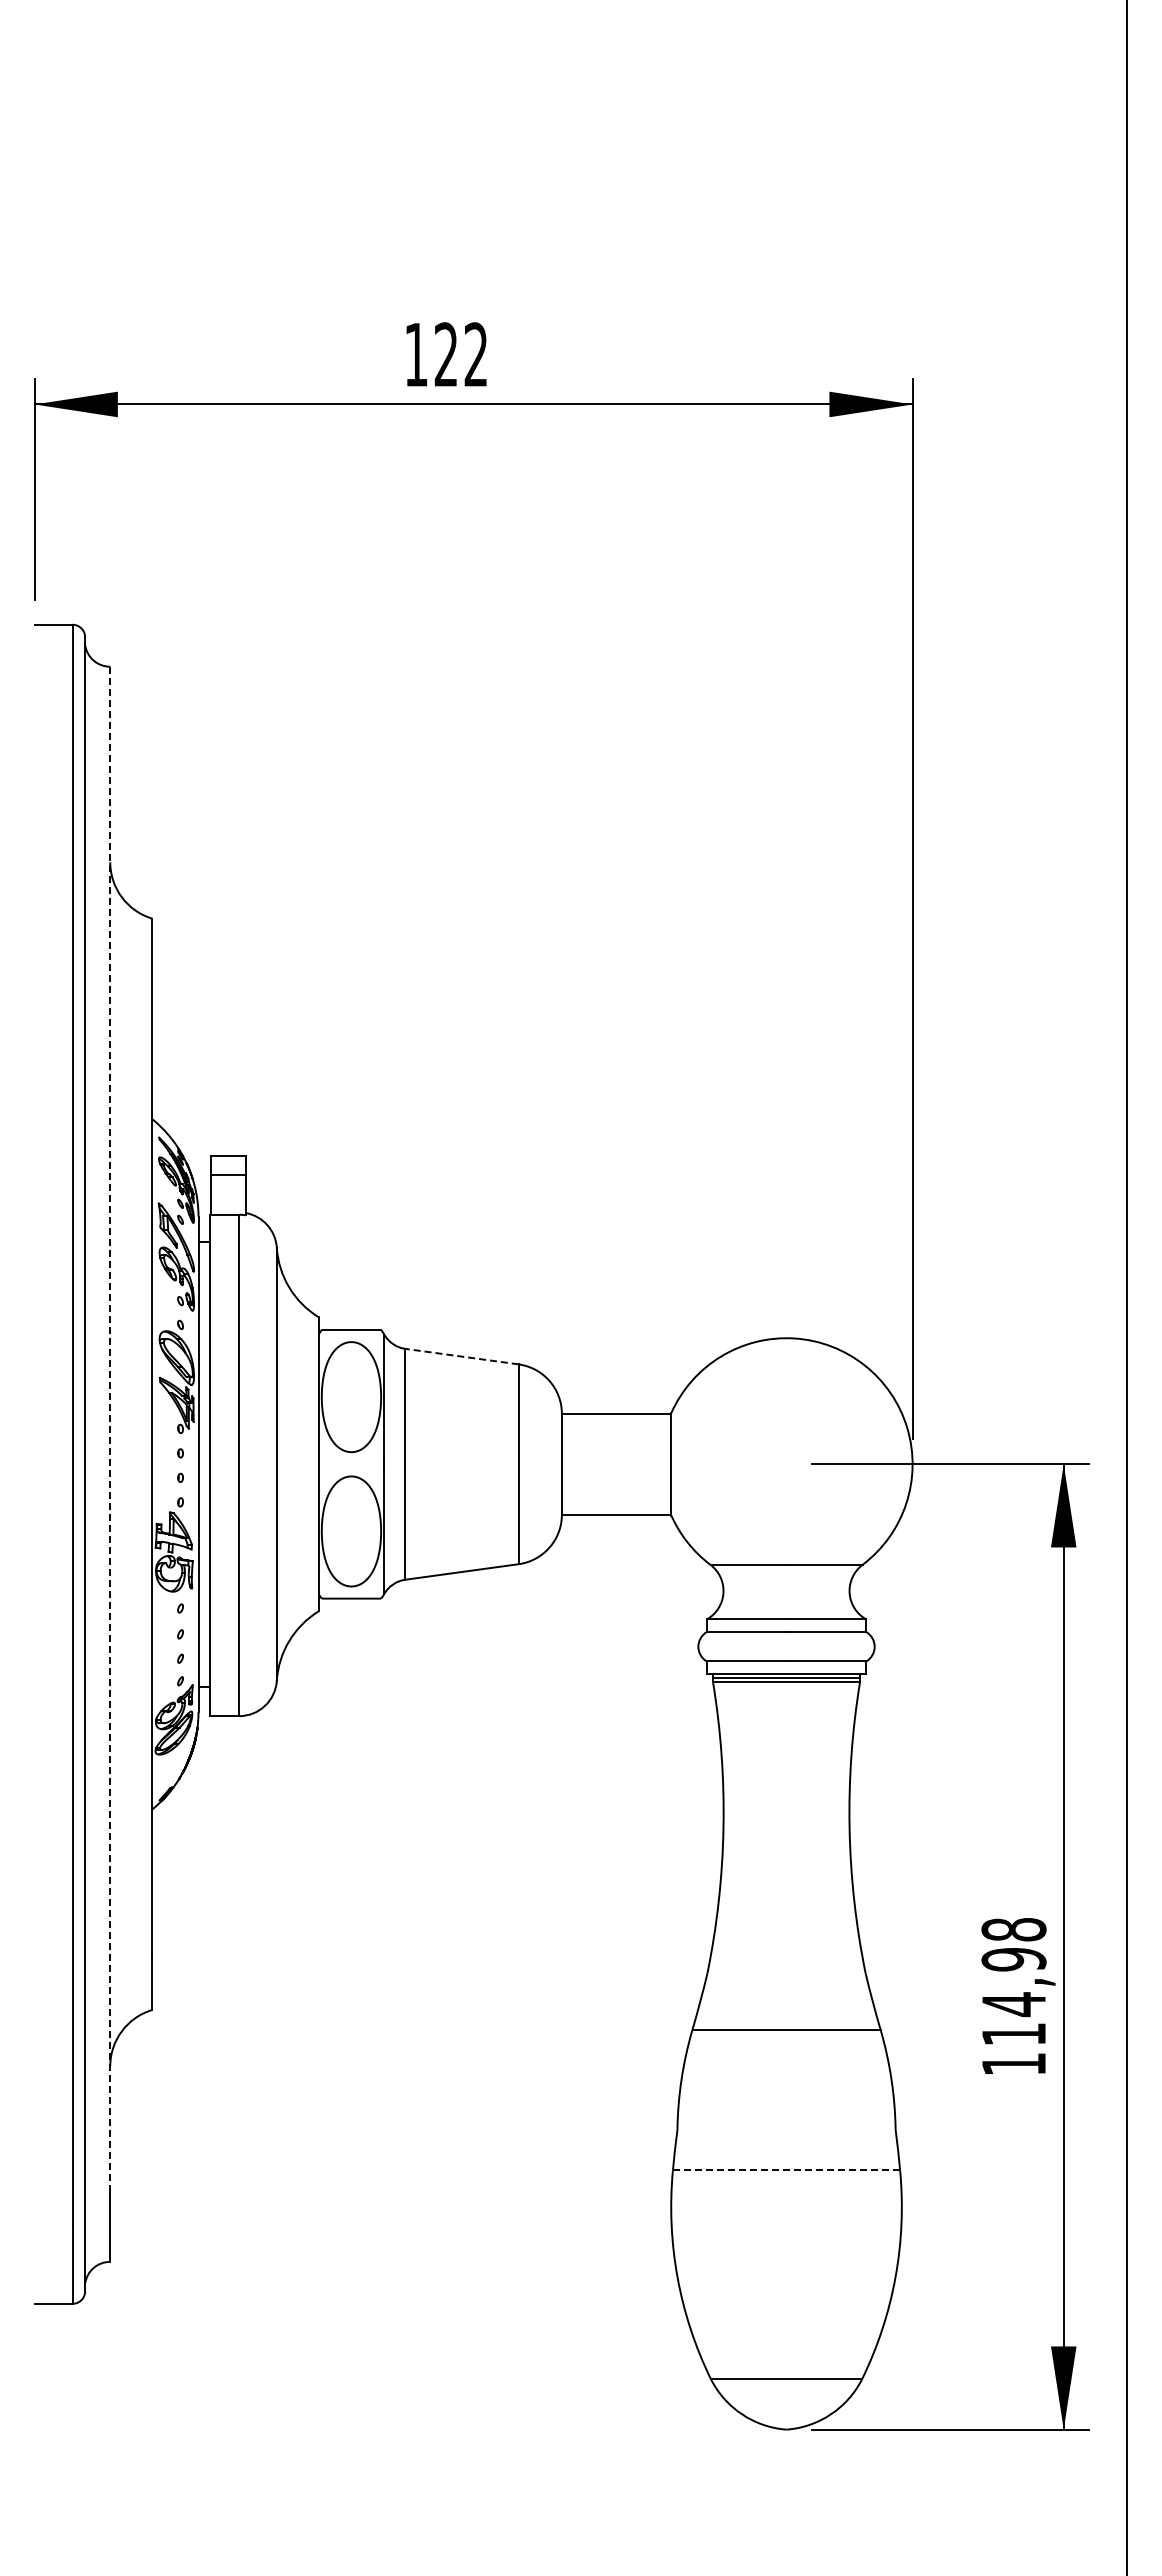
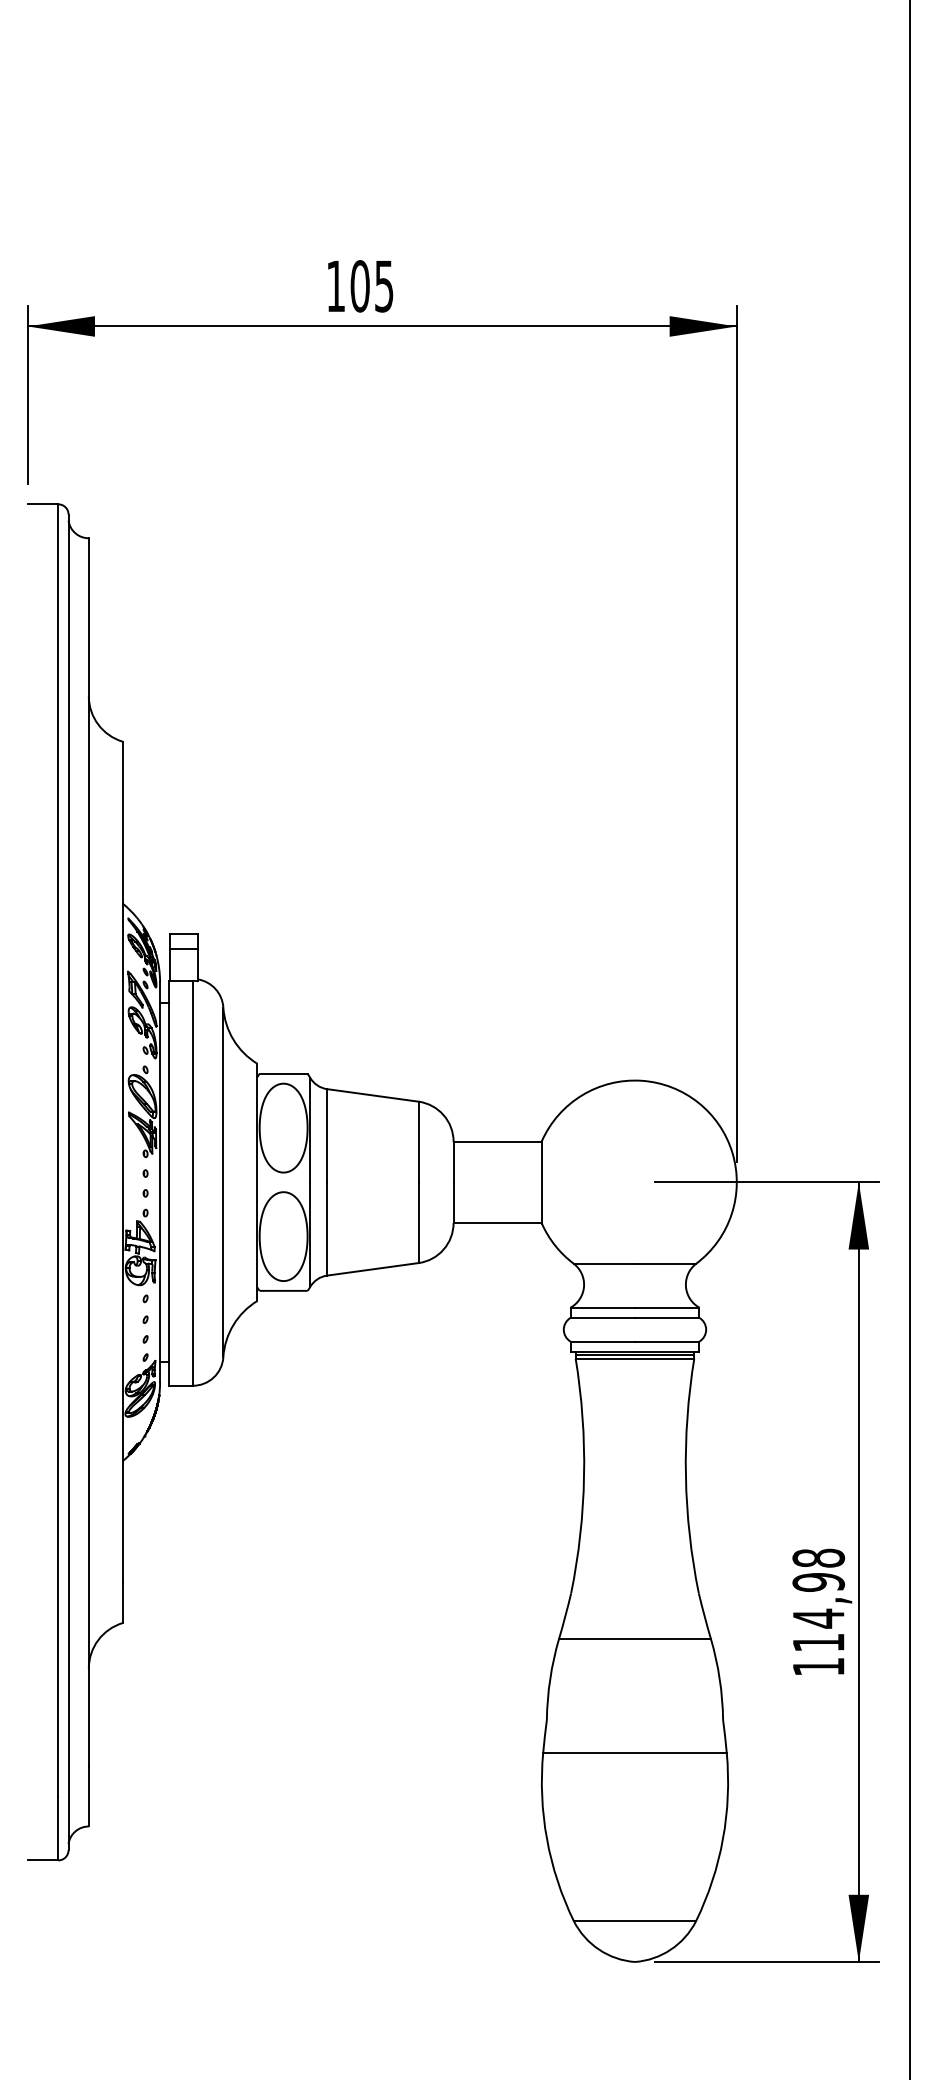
text: (460, 354) -> (371, 286), 122 -> 105
line: (461, 1356) -> (372, 1095), dashed -> solid
line: (110, 1427) -> (89, 1152), dashed -> solid
line: (786, 2170) -> (634, 1752), dashed -> solid

